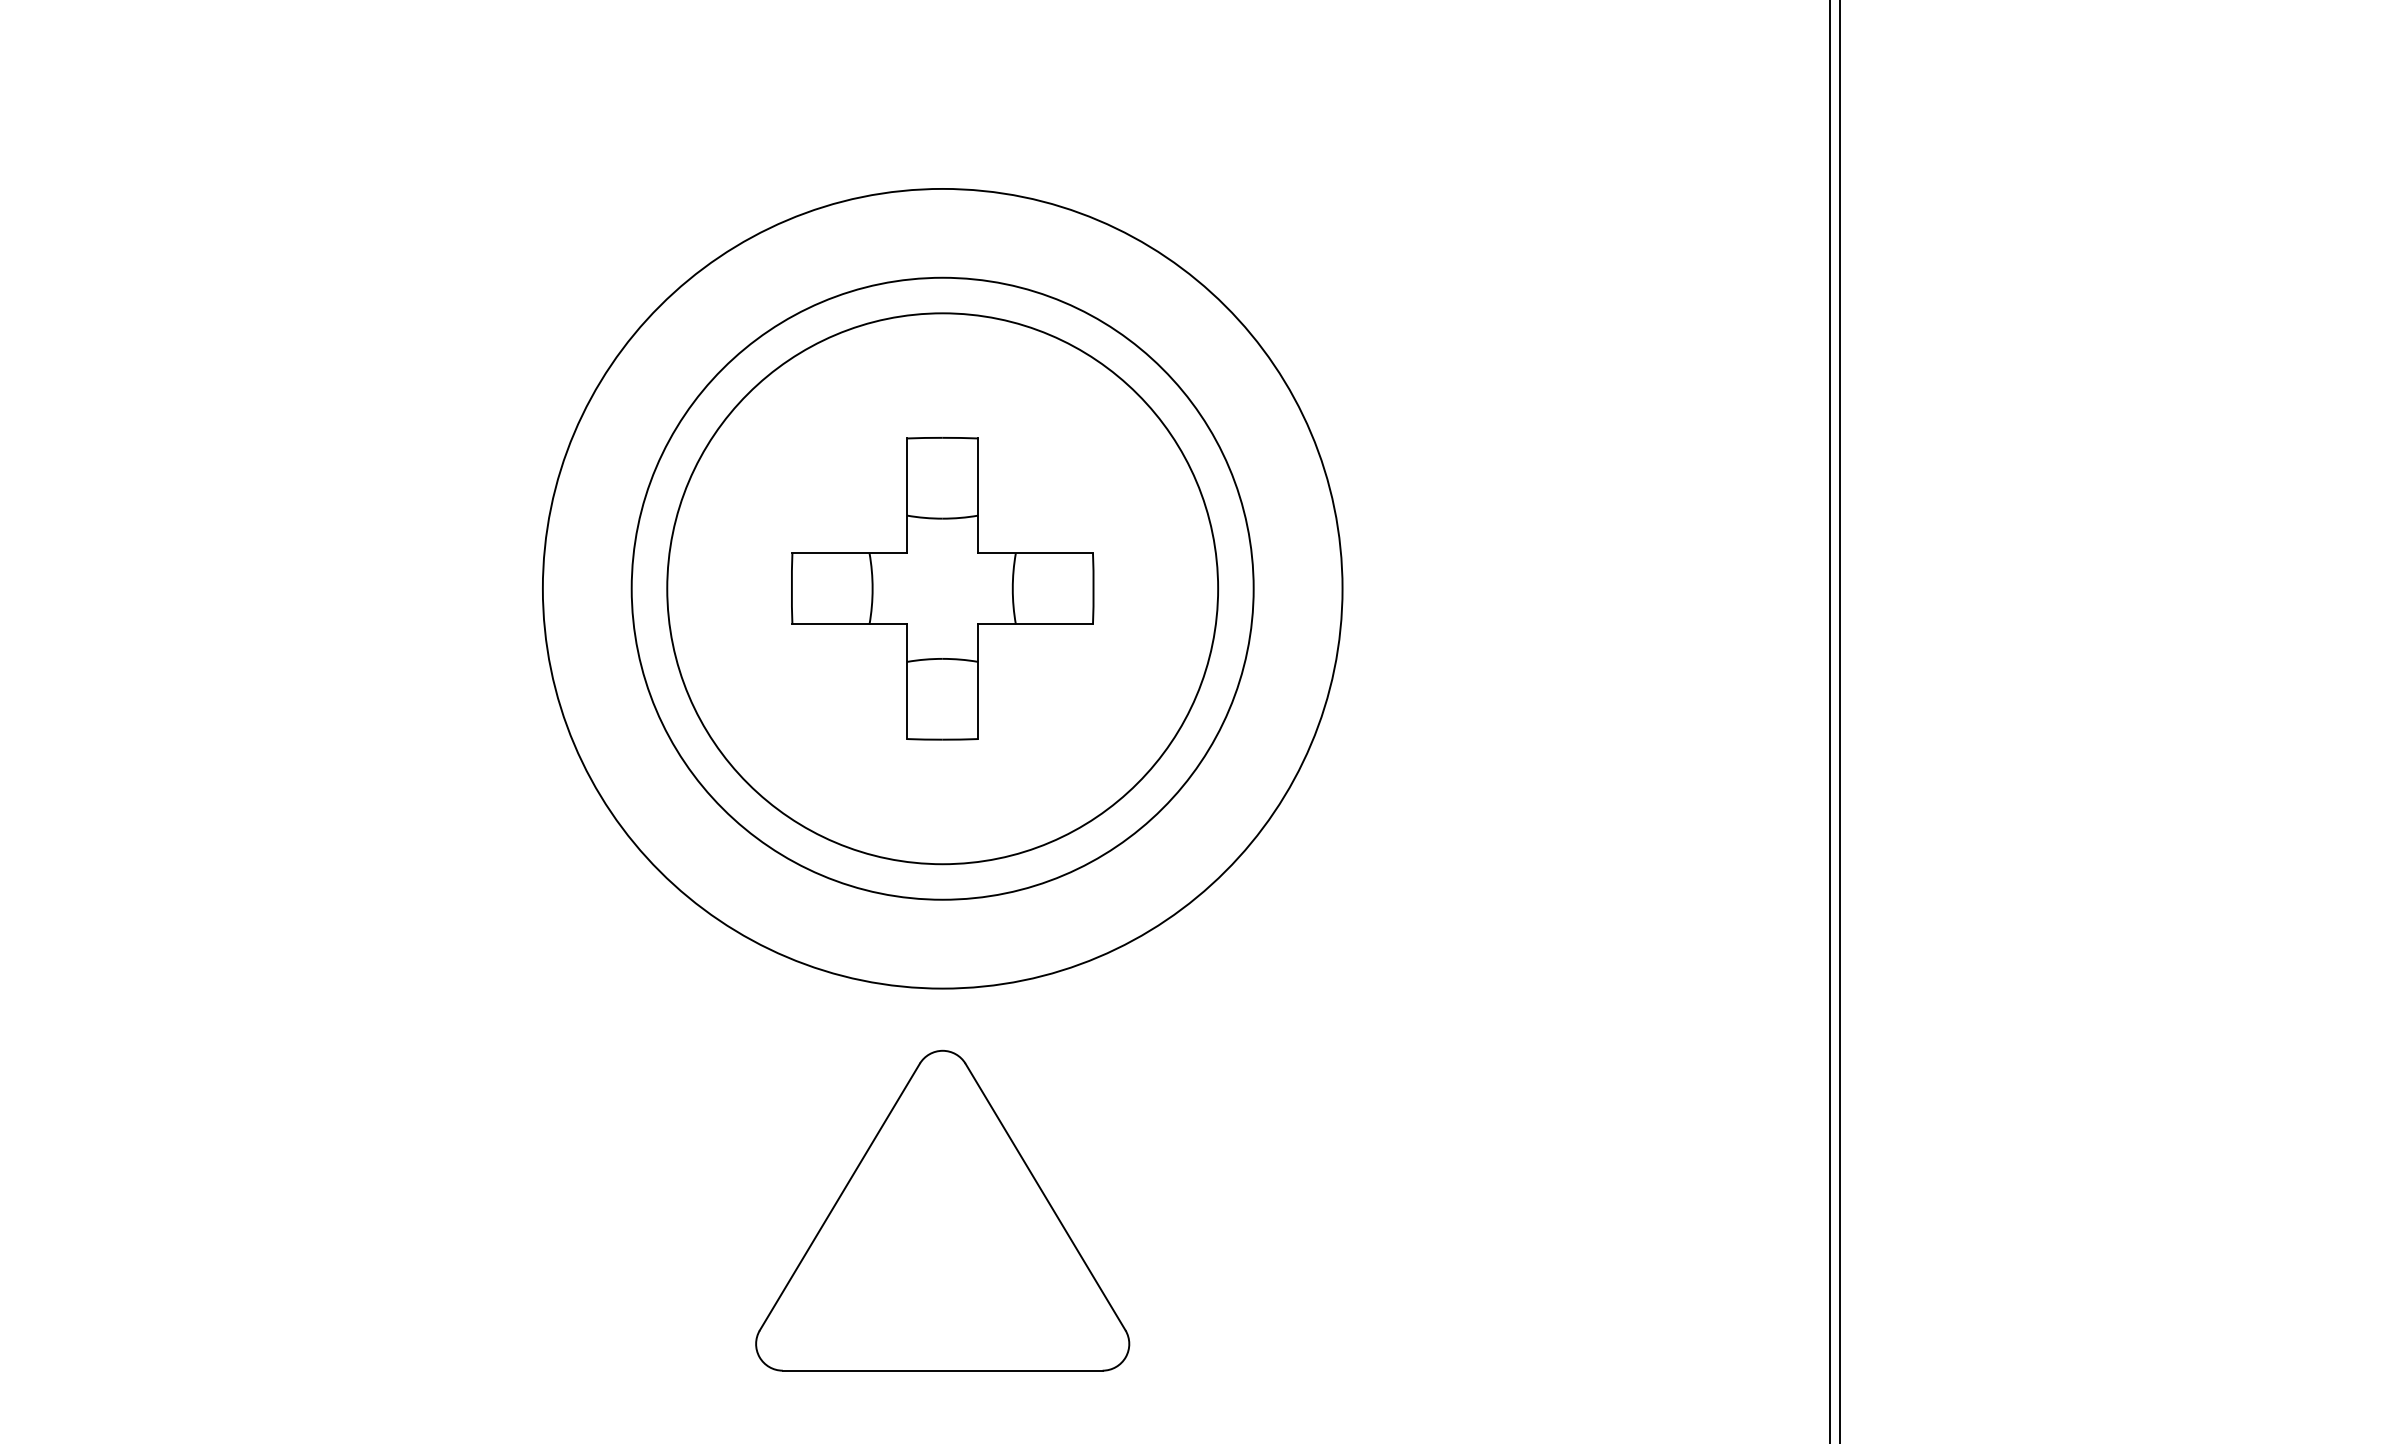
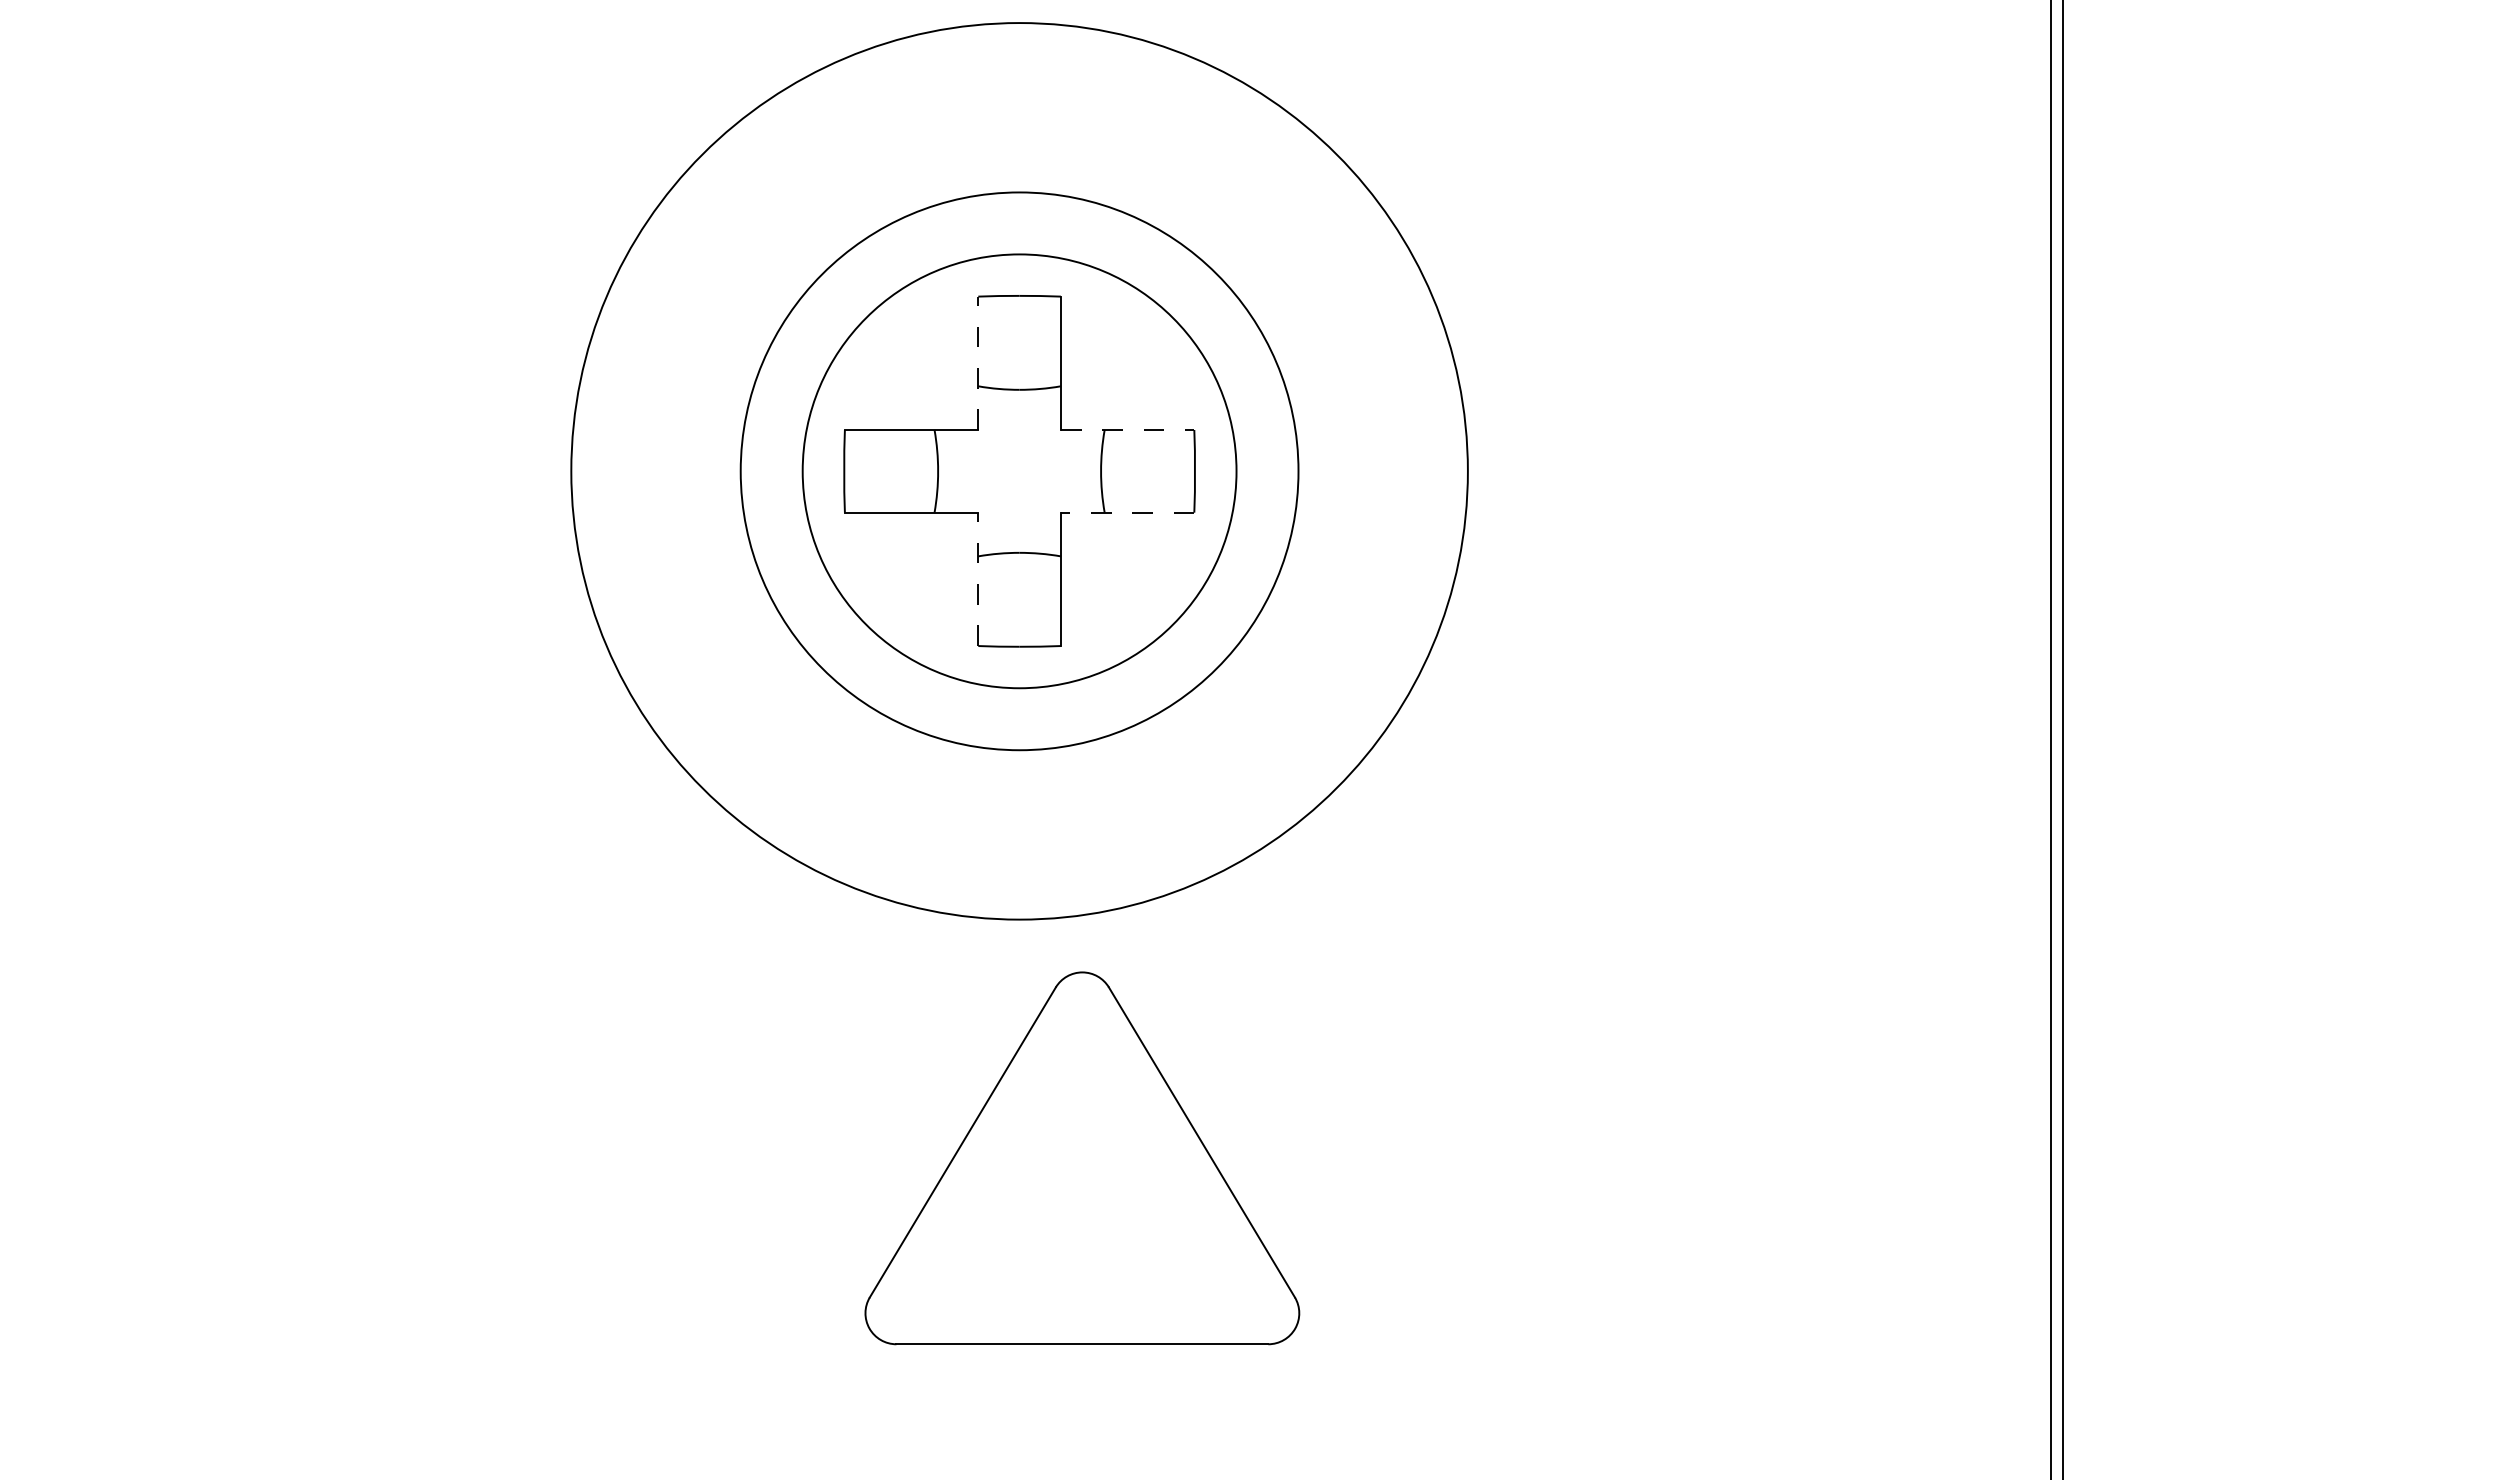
line: (907, 495) -> (978, 362), solid -> dashed
line: (1036, 553) -> (1128, 430), solid -> dashed
circle: (942, 588) -> (1019, 471), size x0.6
circle: (942, 588) -> (1019, 471), size x0.6
circle: (942, 588) -> (1019, 471), size x1.4
line: (1035, 624) -> (1127, 512), solid -> dashed
line: (907, 681) -> (978, 579), solid -> dashed
part: (942, 1210) -> (1082, 1158), moved

